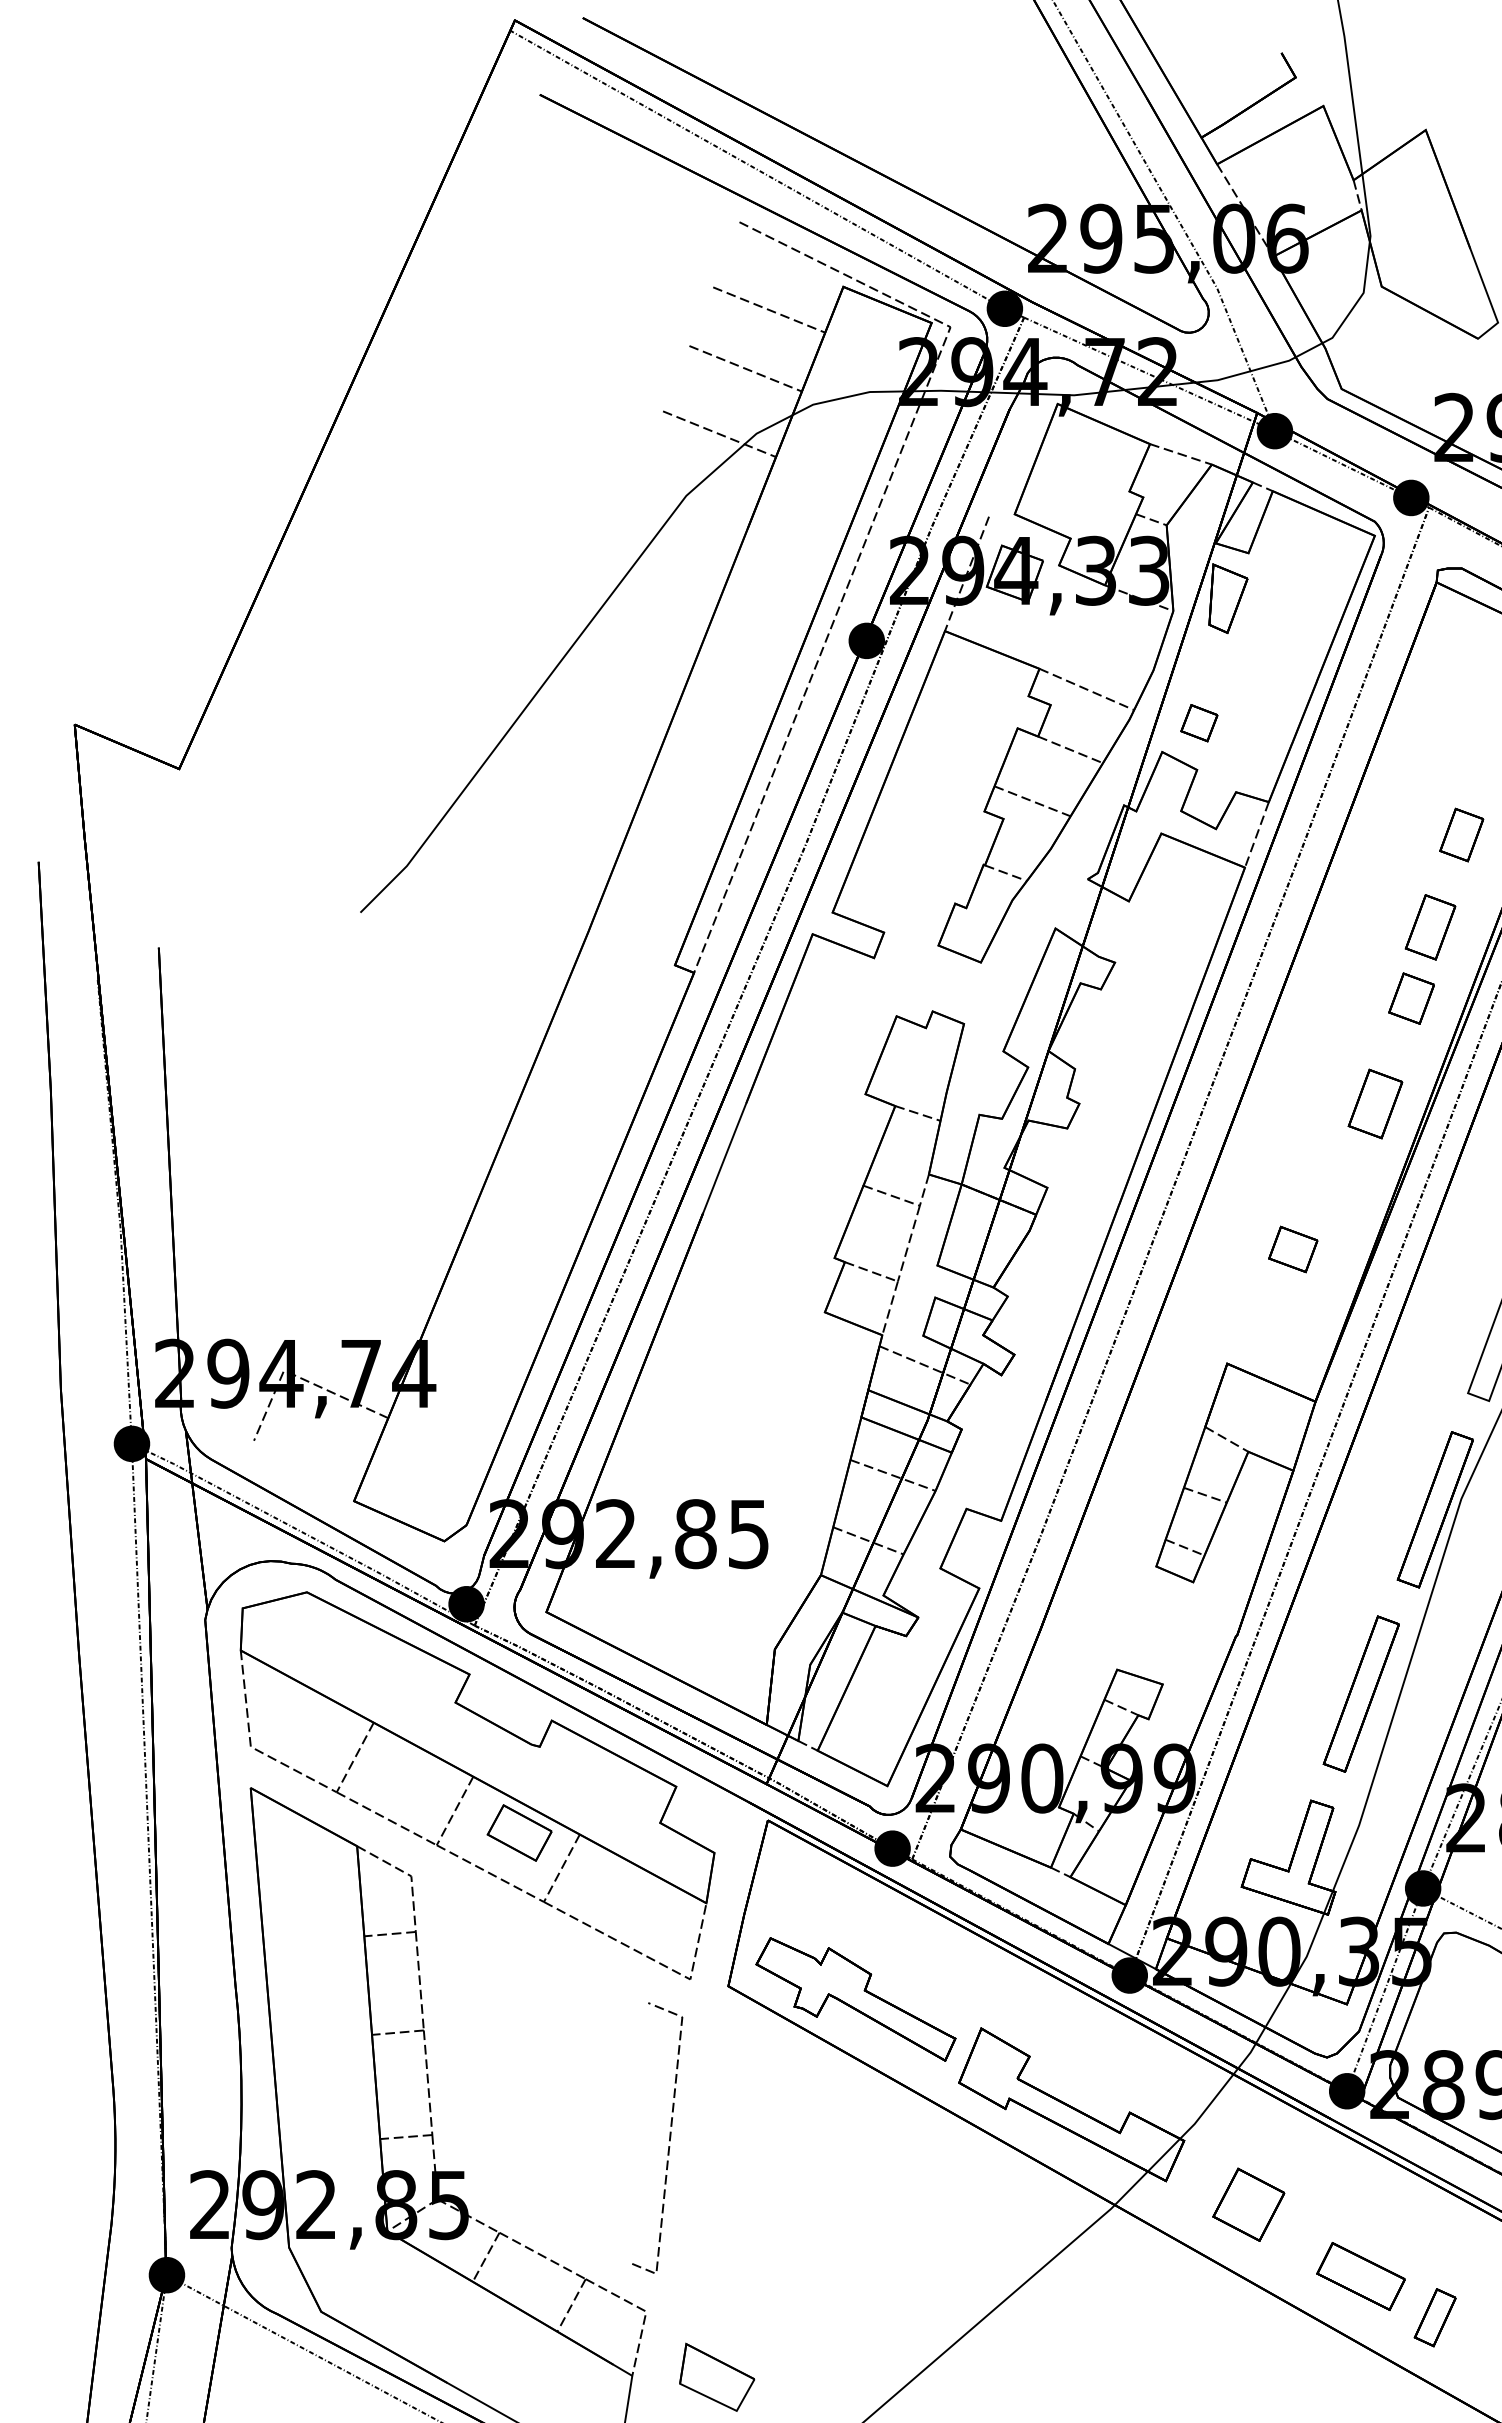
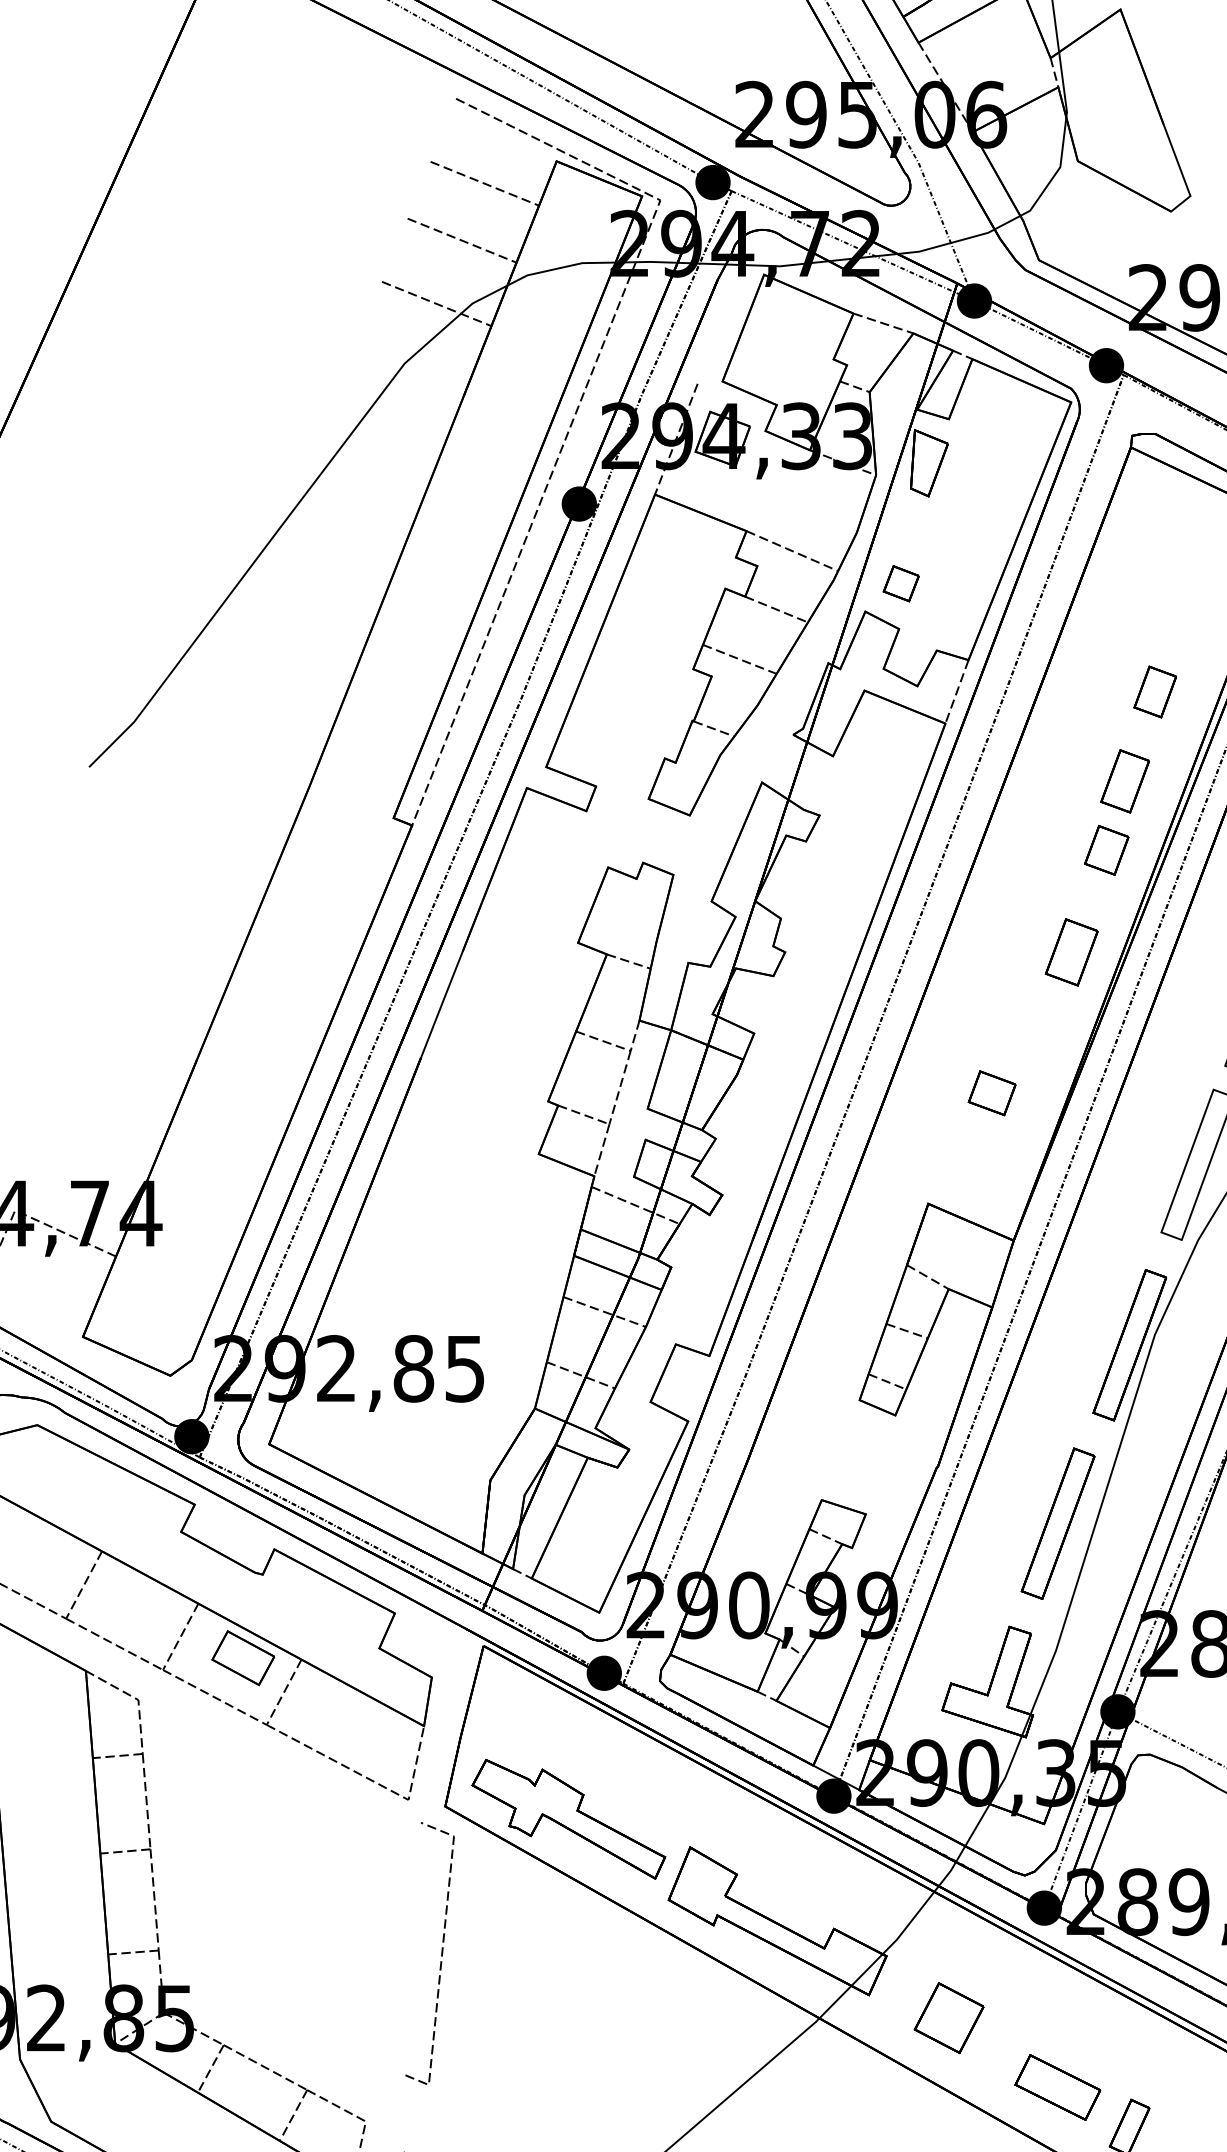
line: (669, 2137) -> (441, 1952), moved

